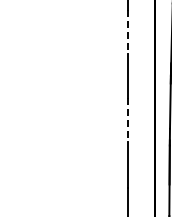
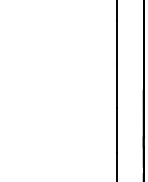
line: (127, 32) -> (116, 42), dashed -> solid
line: (127, 120) -> (116, 130), dashed -> solid

